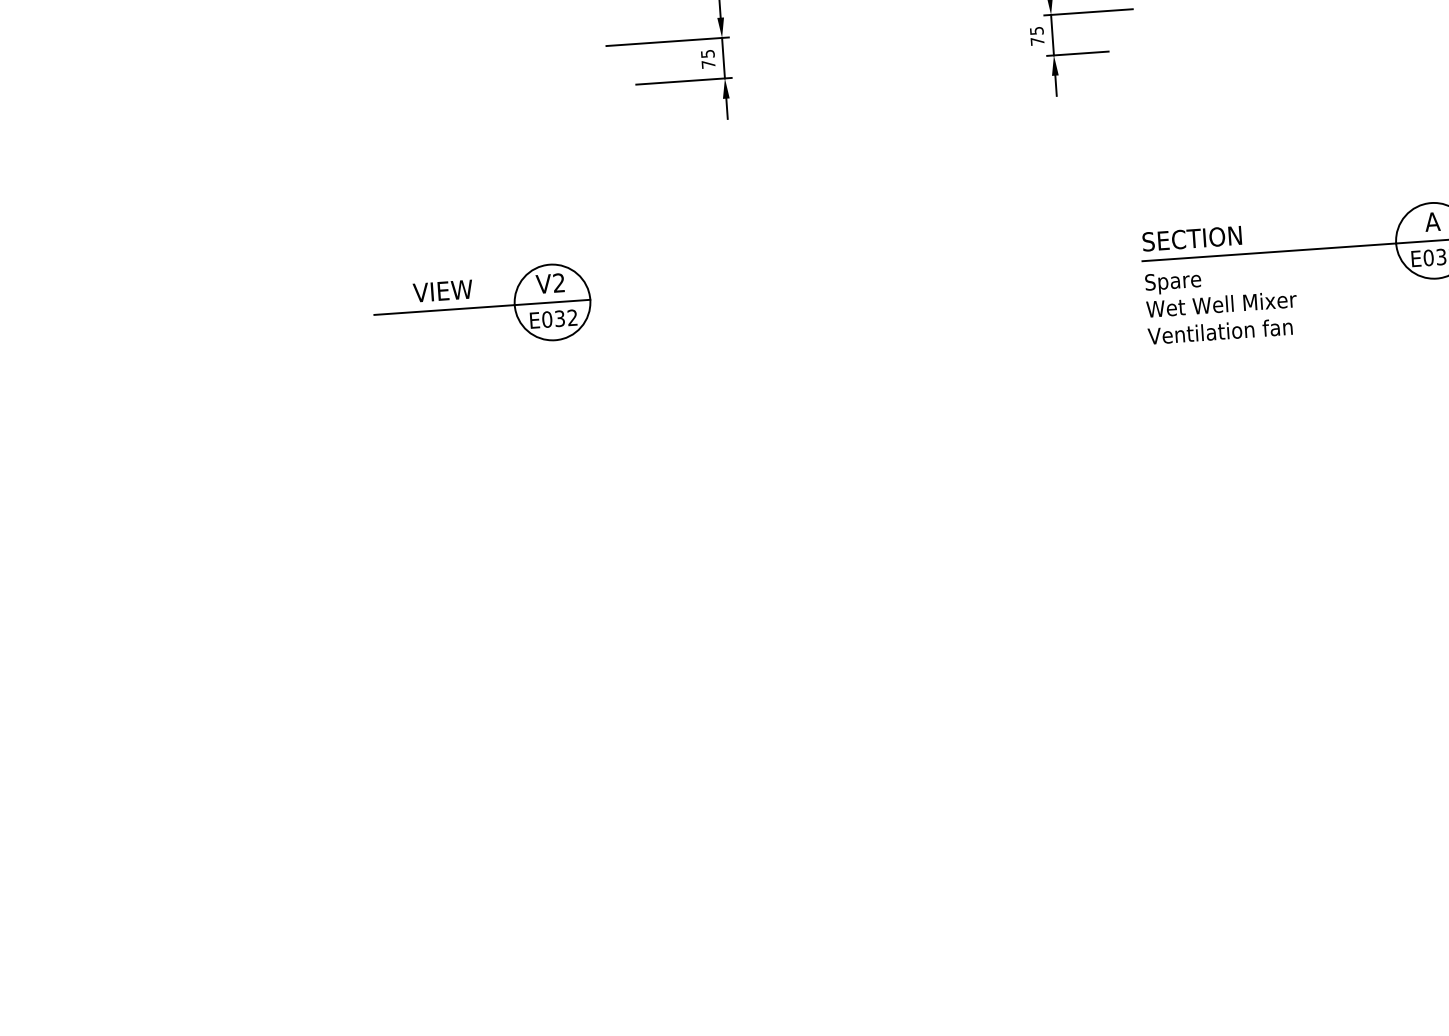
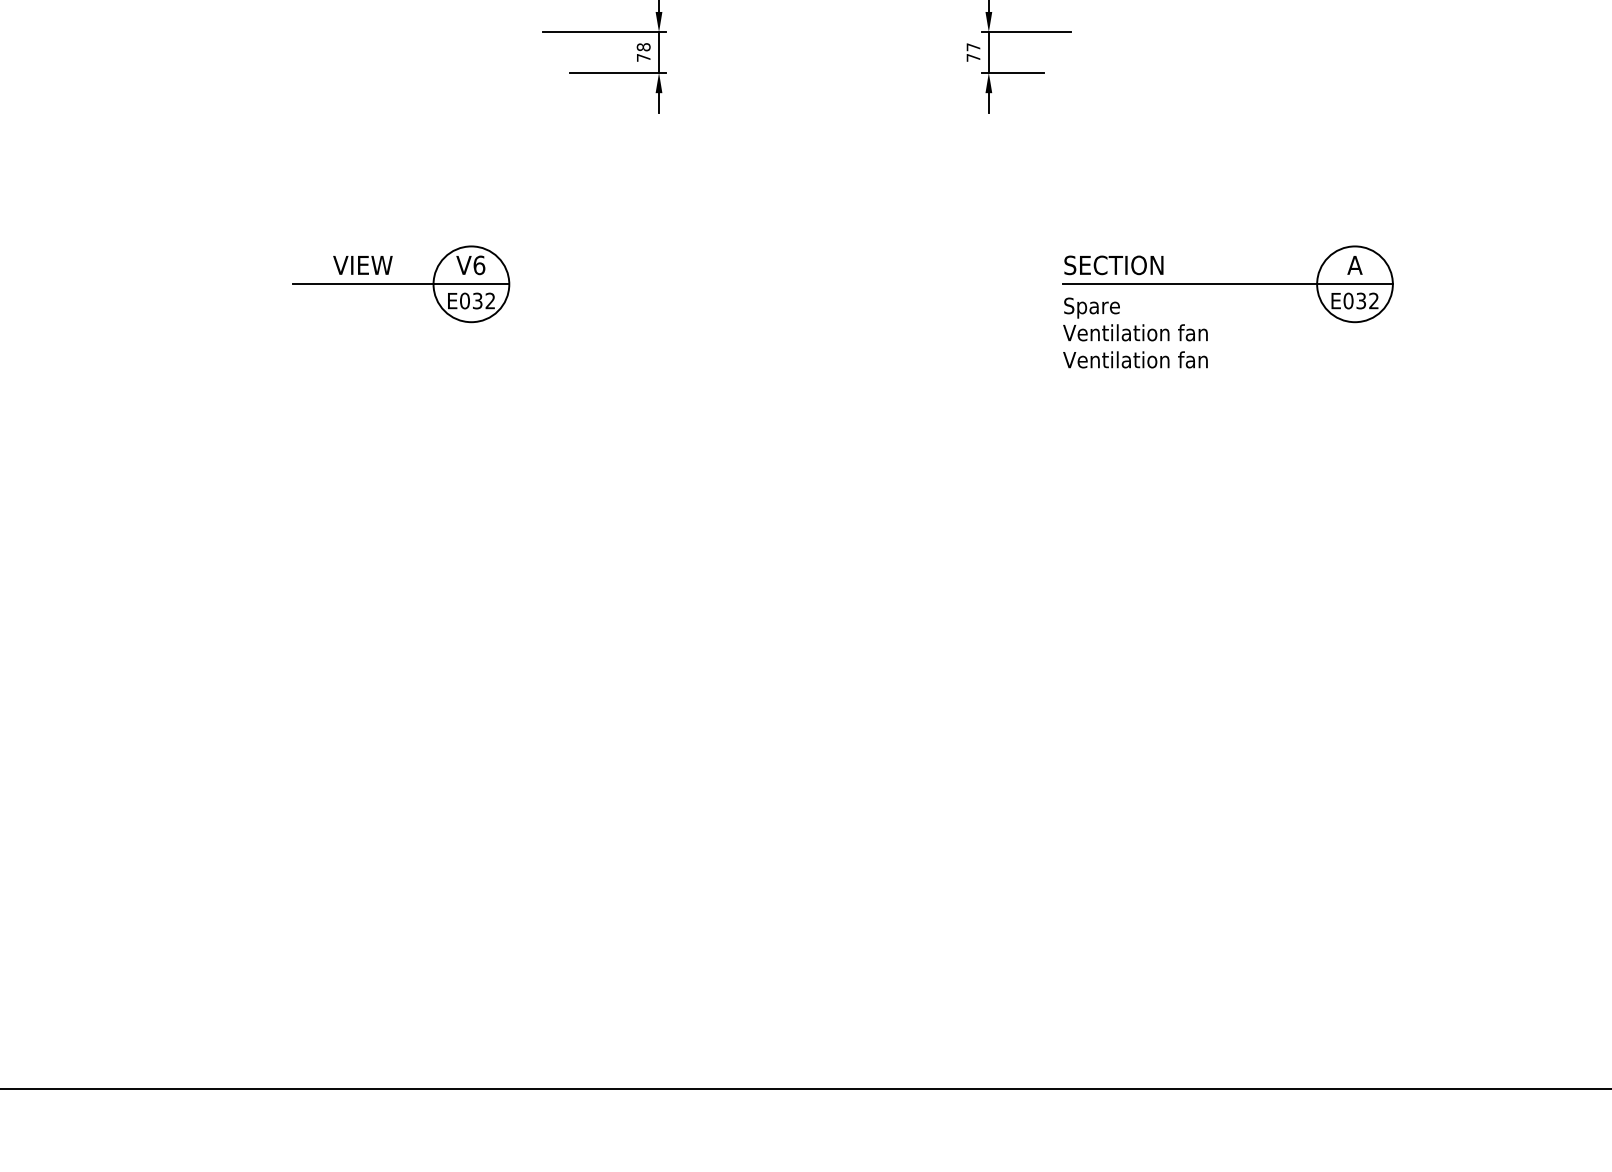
text: (1036, 31) -> (973, 47), 75 -> 77
text: (707, 54) -> (643, 47), 75 -> 78
text: (559, 283) -> (479, 265), V2 -> V6
text: (1221, 304) -> (1138, 332), Wet Well Mixer -> Ventilation fan

